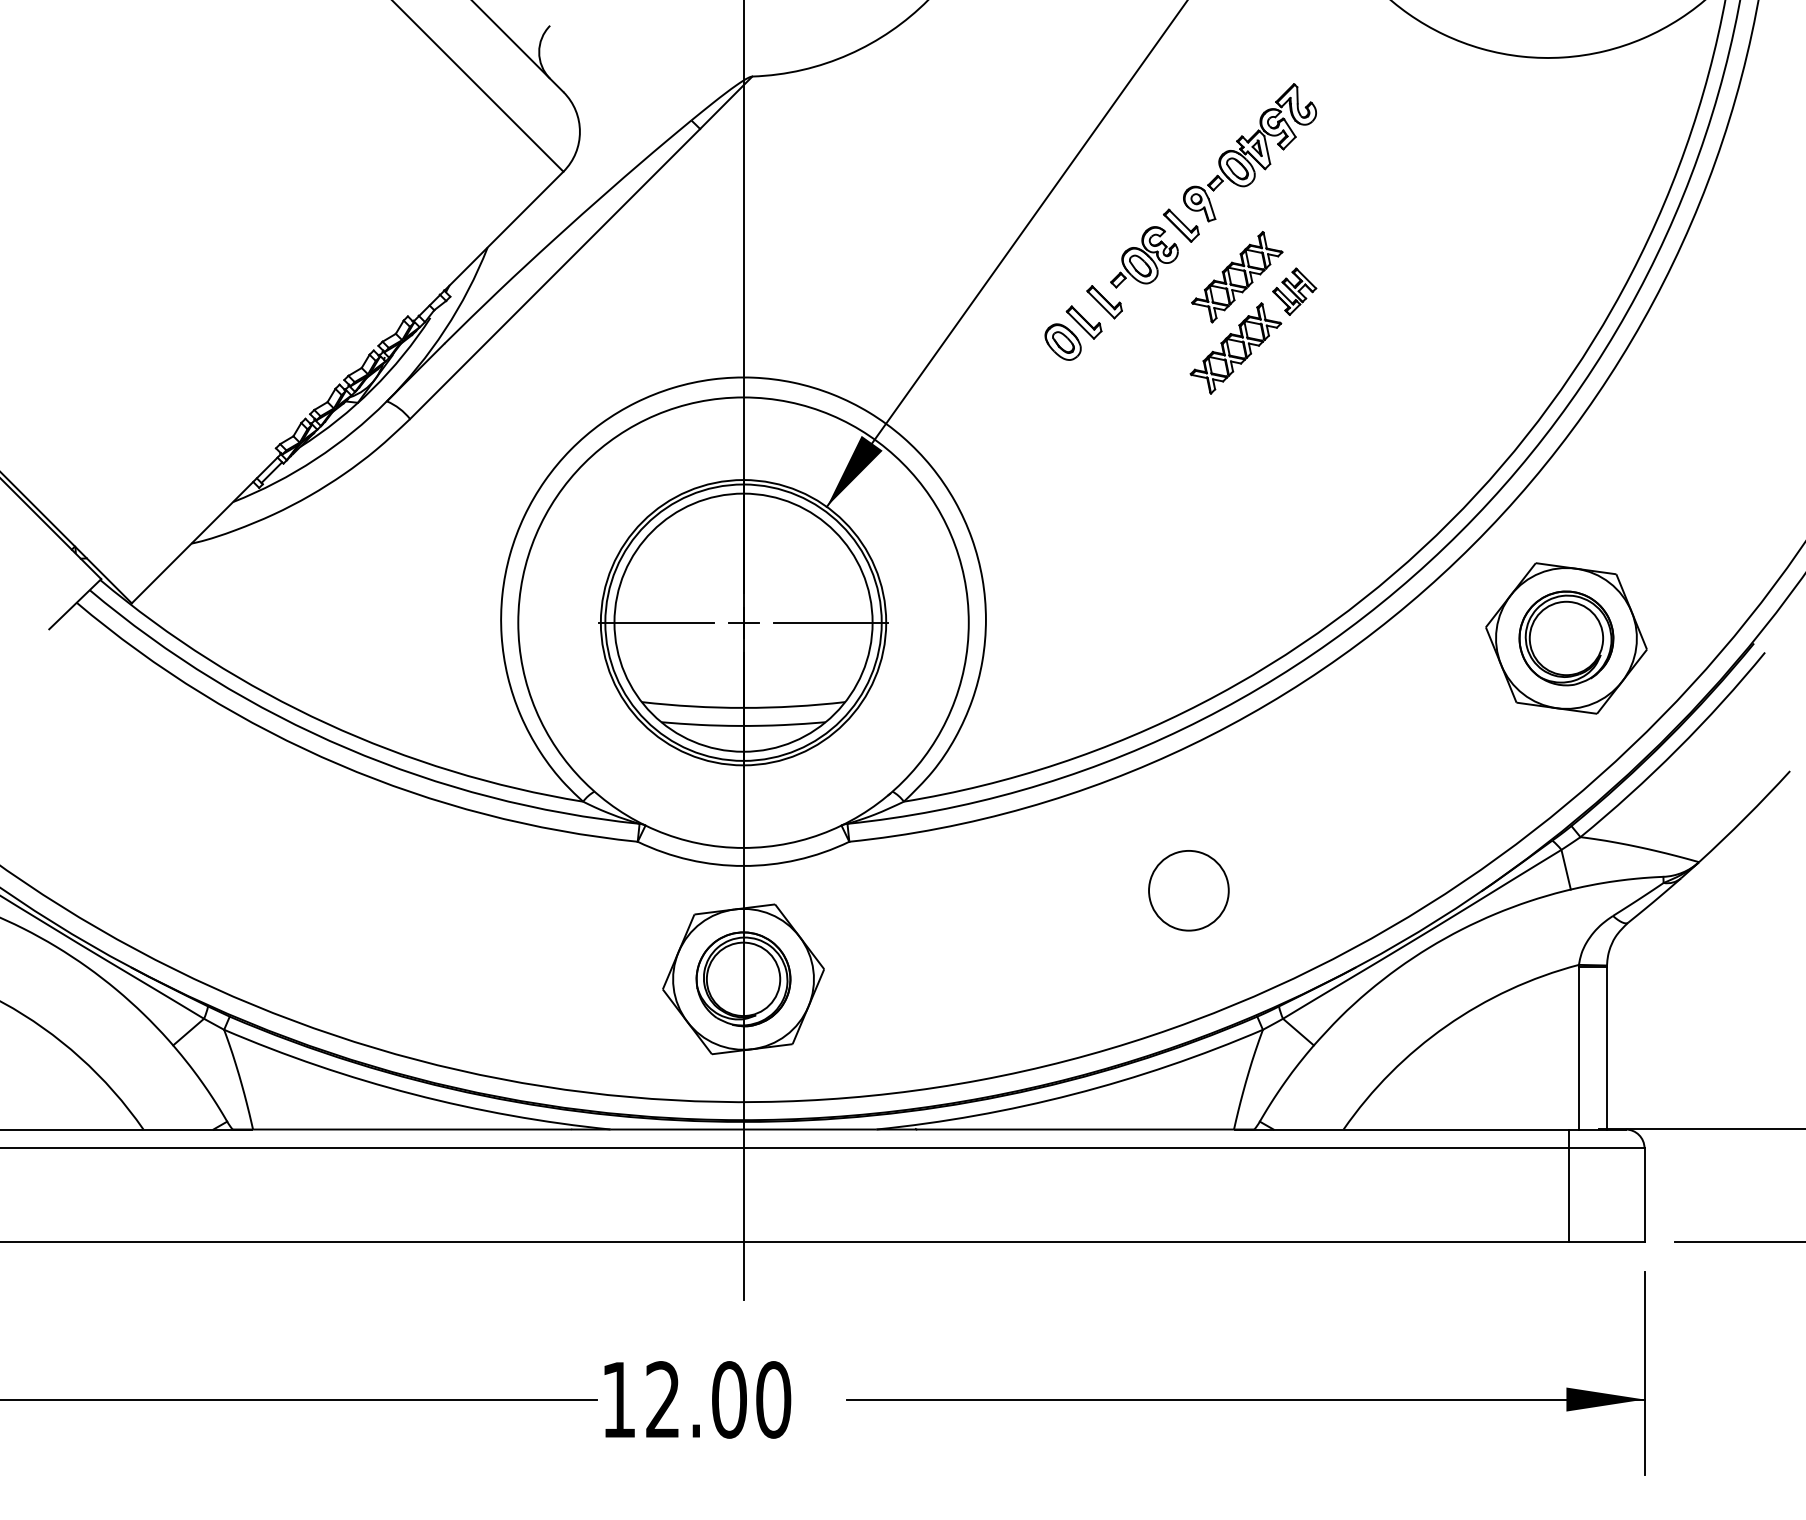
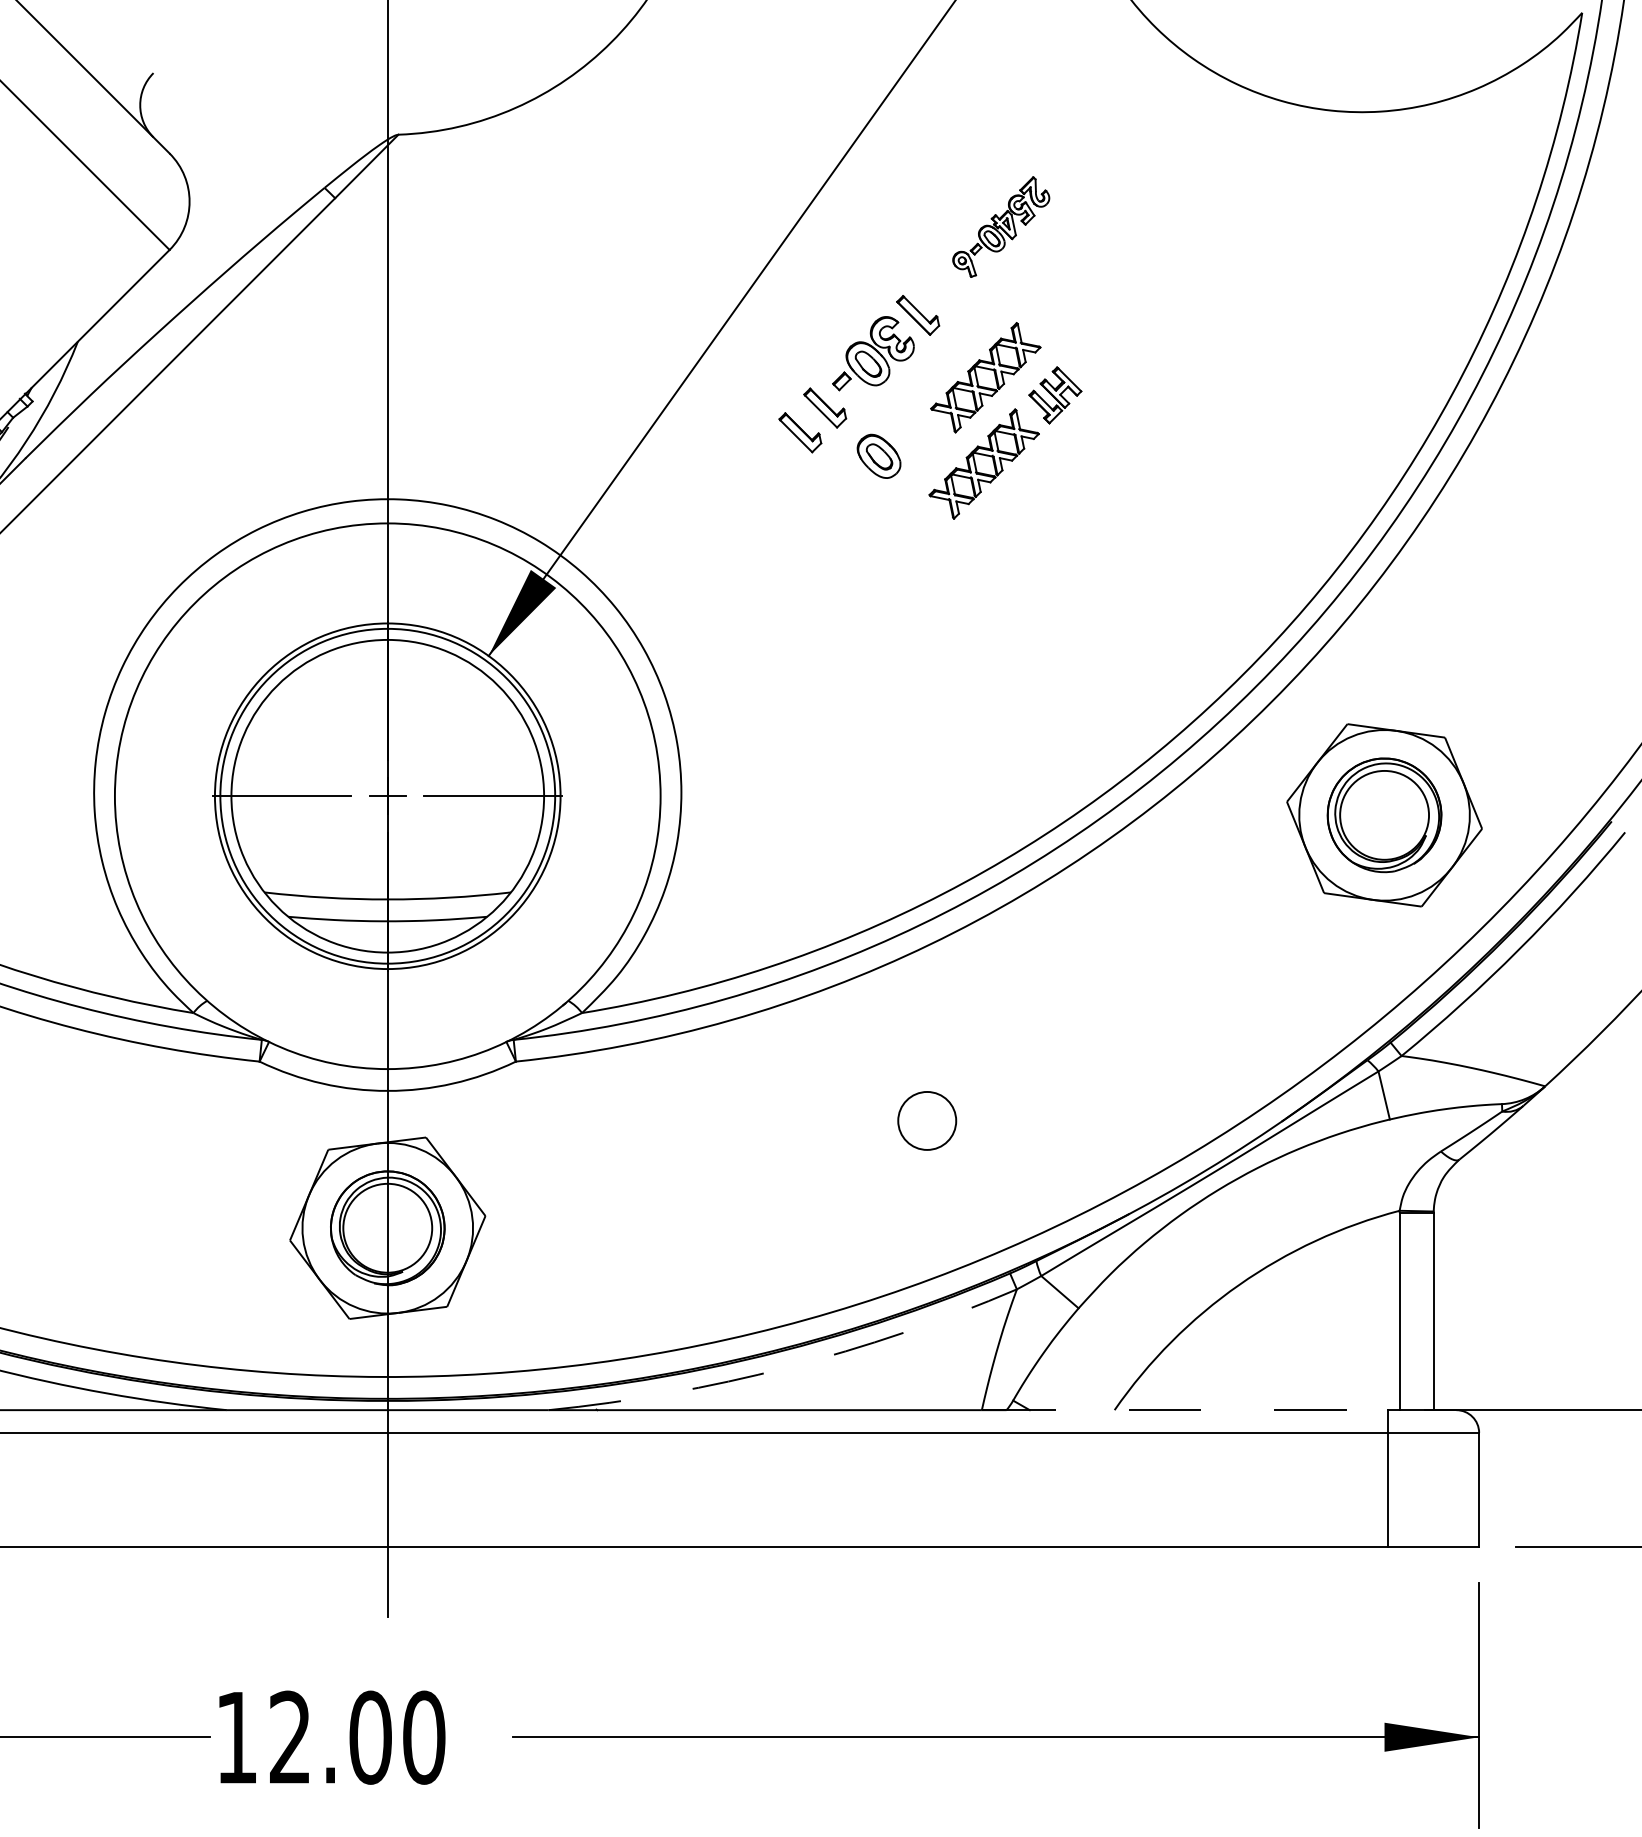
part: (1249, 152) -> (1000, 226), size x0.6
part: (1062, 341) -> (878, 455), moved
circle: (1188, 890) -> (926, 1120), size x0.6
arc: (1073, 1094) -> (787, 1367), solid -> dashed
line: (1402, 1129) -> (1185, 1410), solid -> dashed

